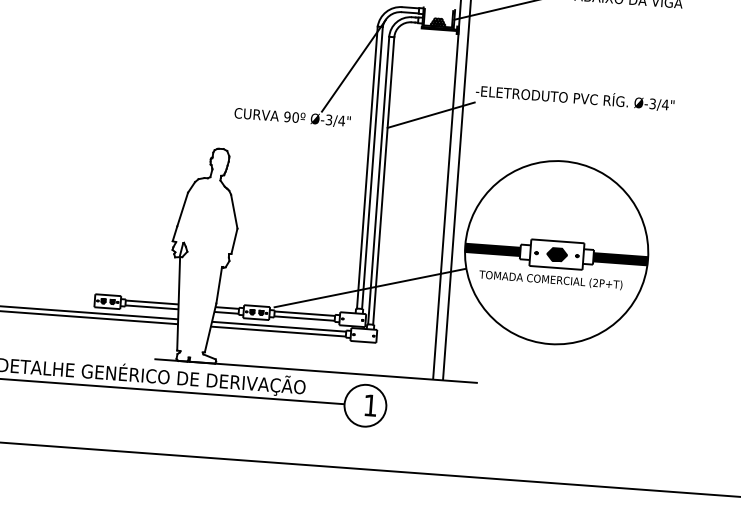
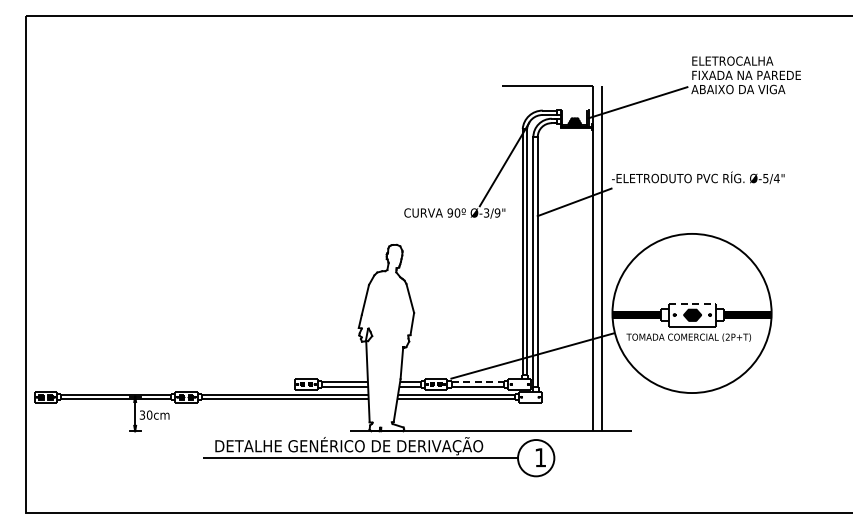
text: (652, 102) -> (765, 177), Ø-3/4" -> Ø-5/4"
text: (341, 120) -> (497, 212), Ø-3/4" -> Ø-3/9"
line: (558, 241) -> (692, 303), solid -> dashed
line: (305, 313) -> (478, 382), solid -> dashed

